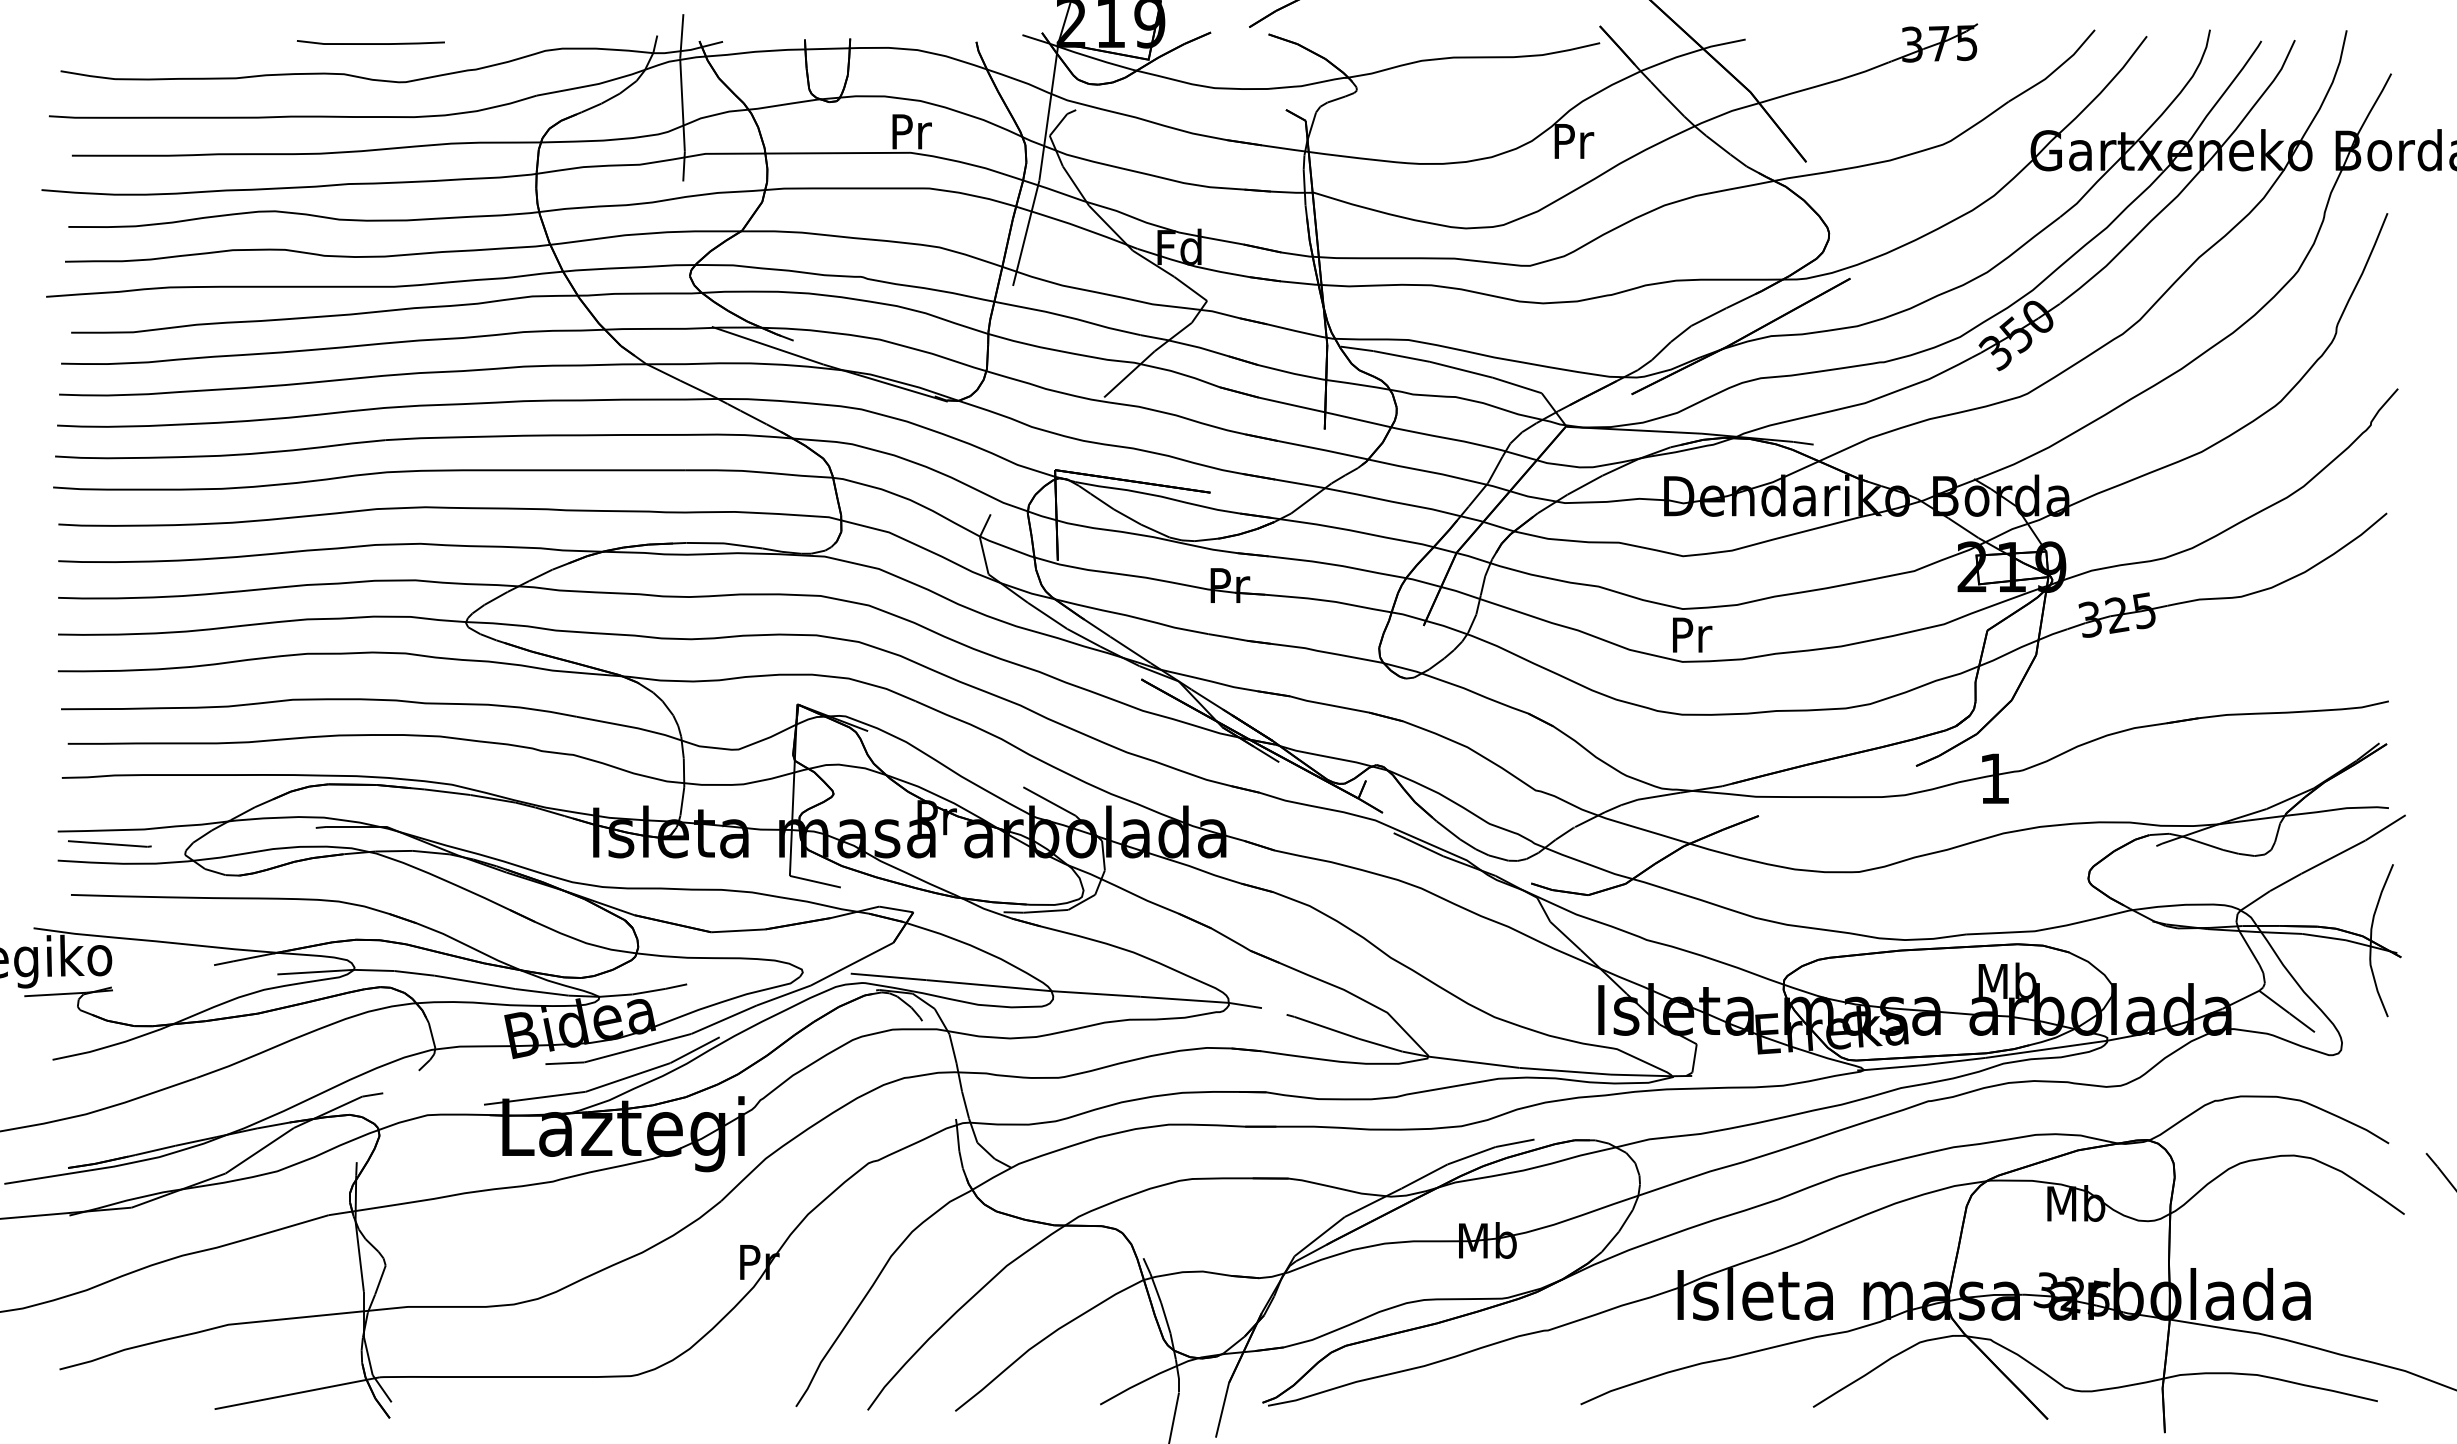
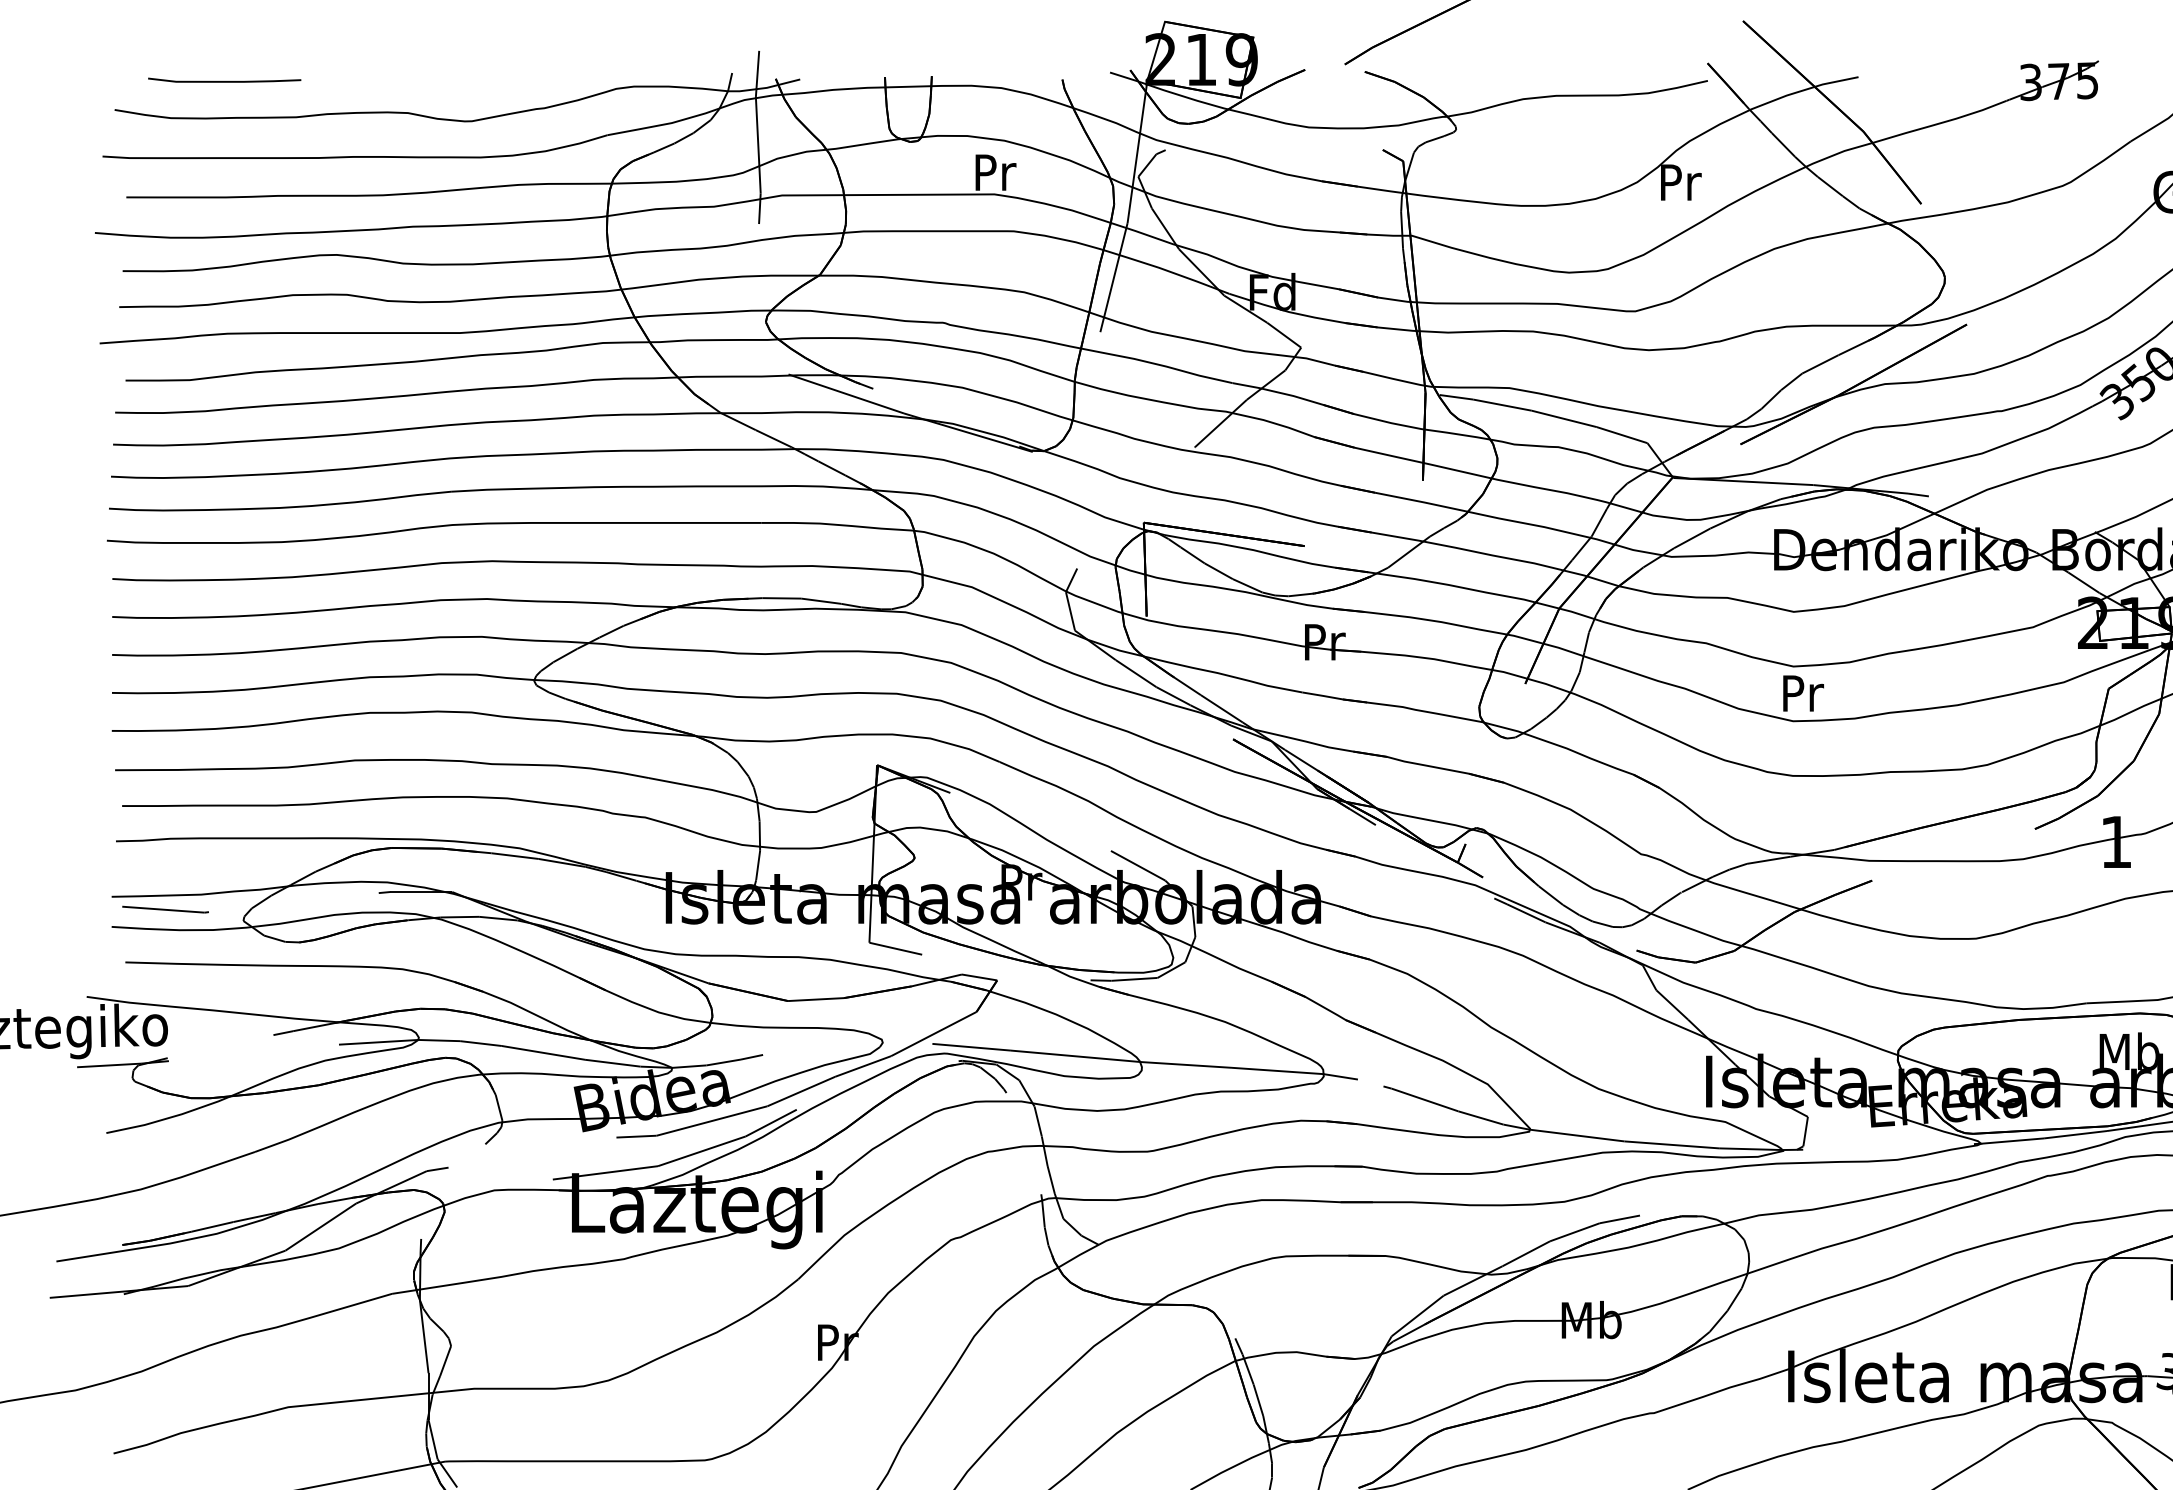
curve: (370, 43) -> (224, 81), moved

